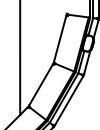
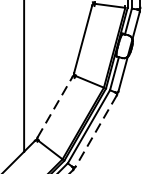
line: (41, 84) -> (55, 106), solid -> dashed
line: (69, 100) -> (96, 130), solid -> dashed

